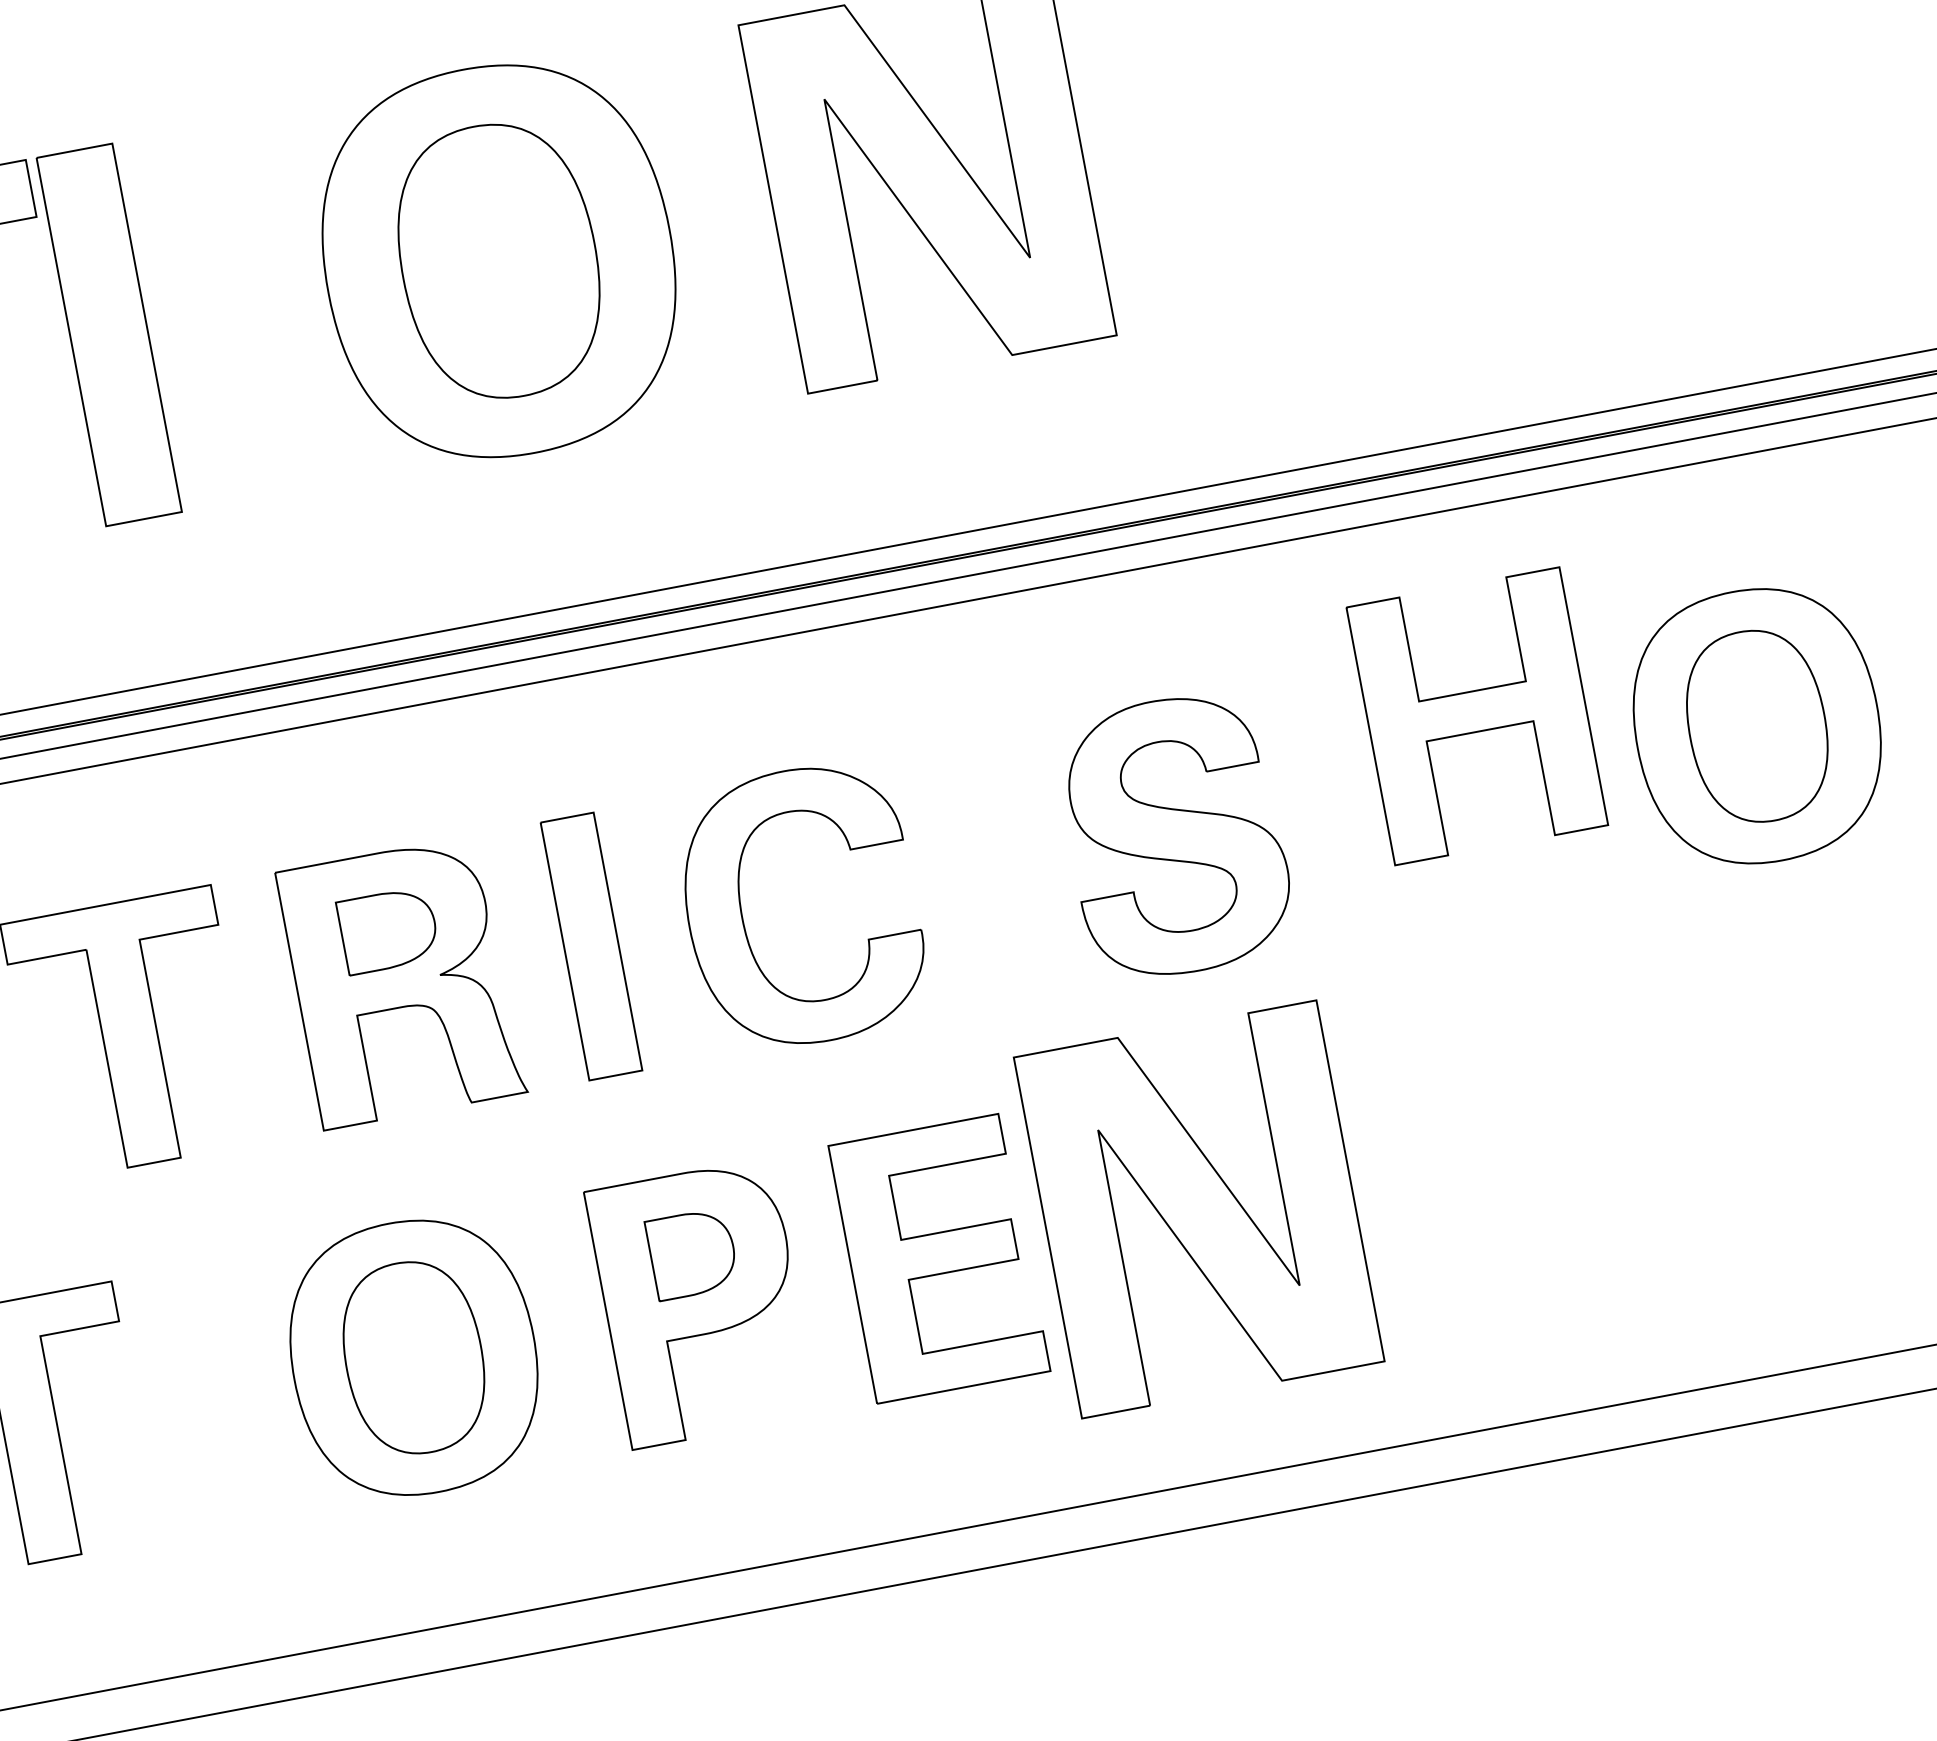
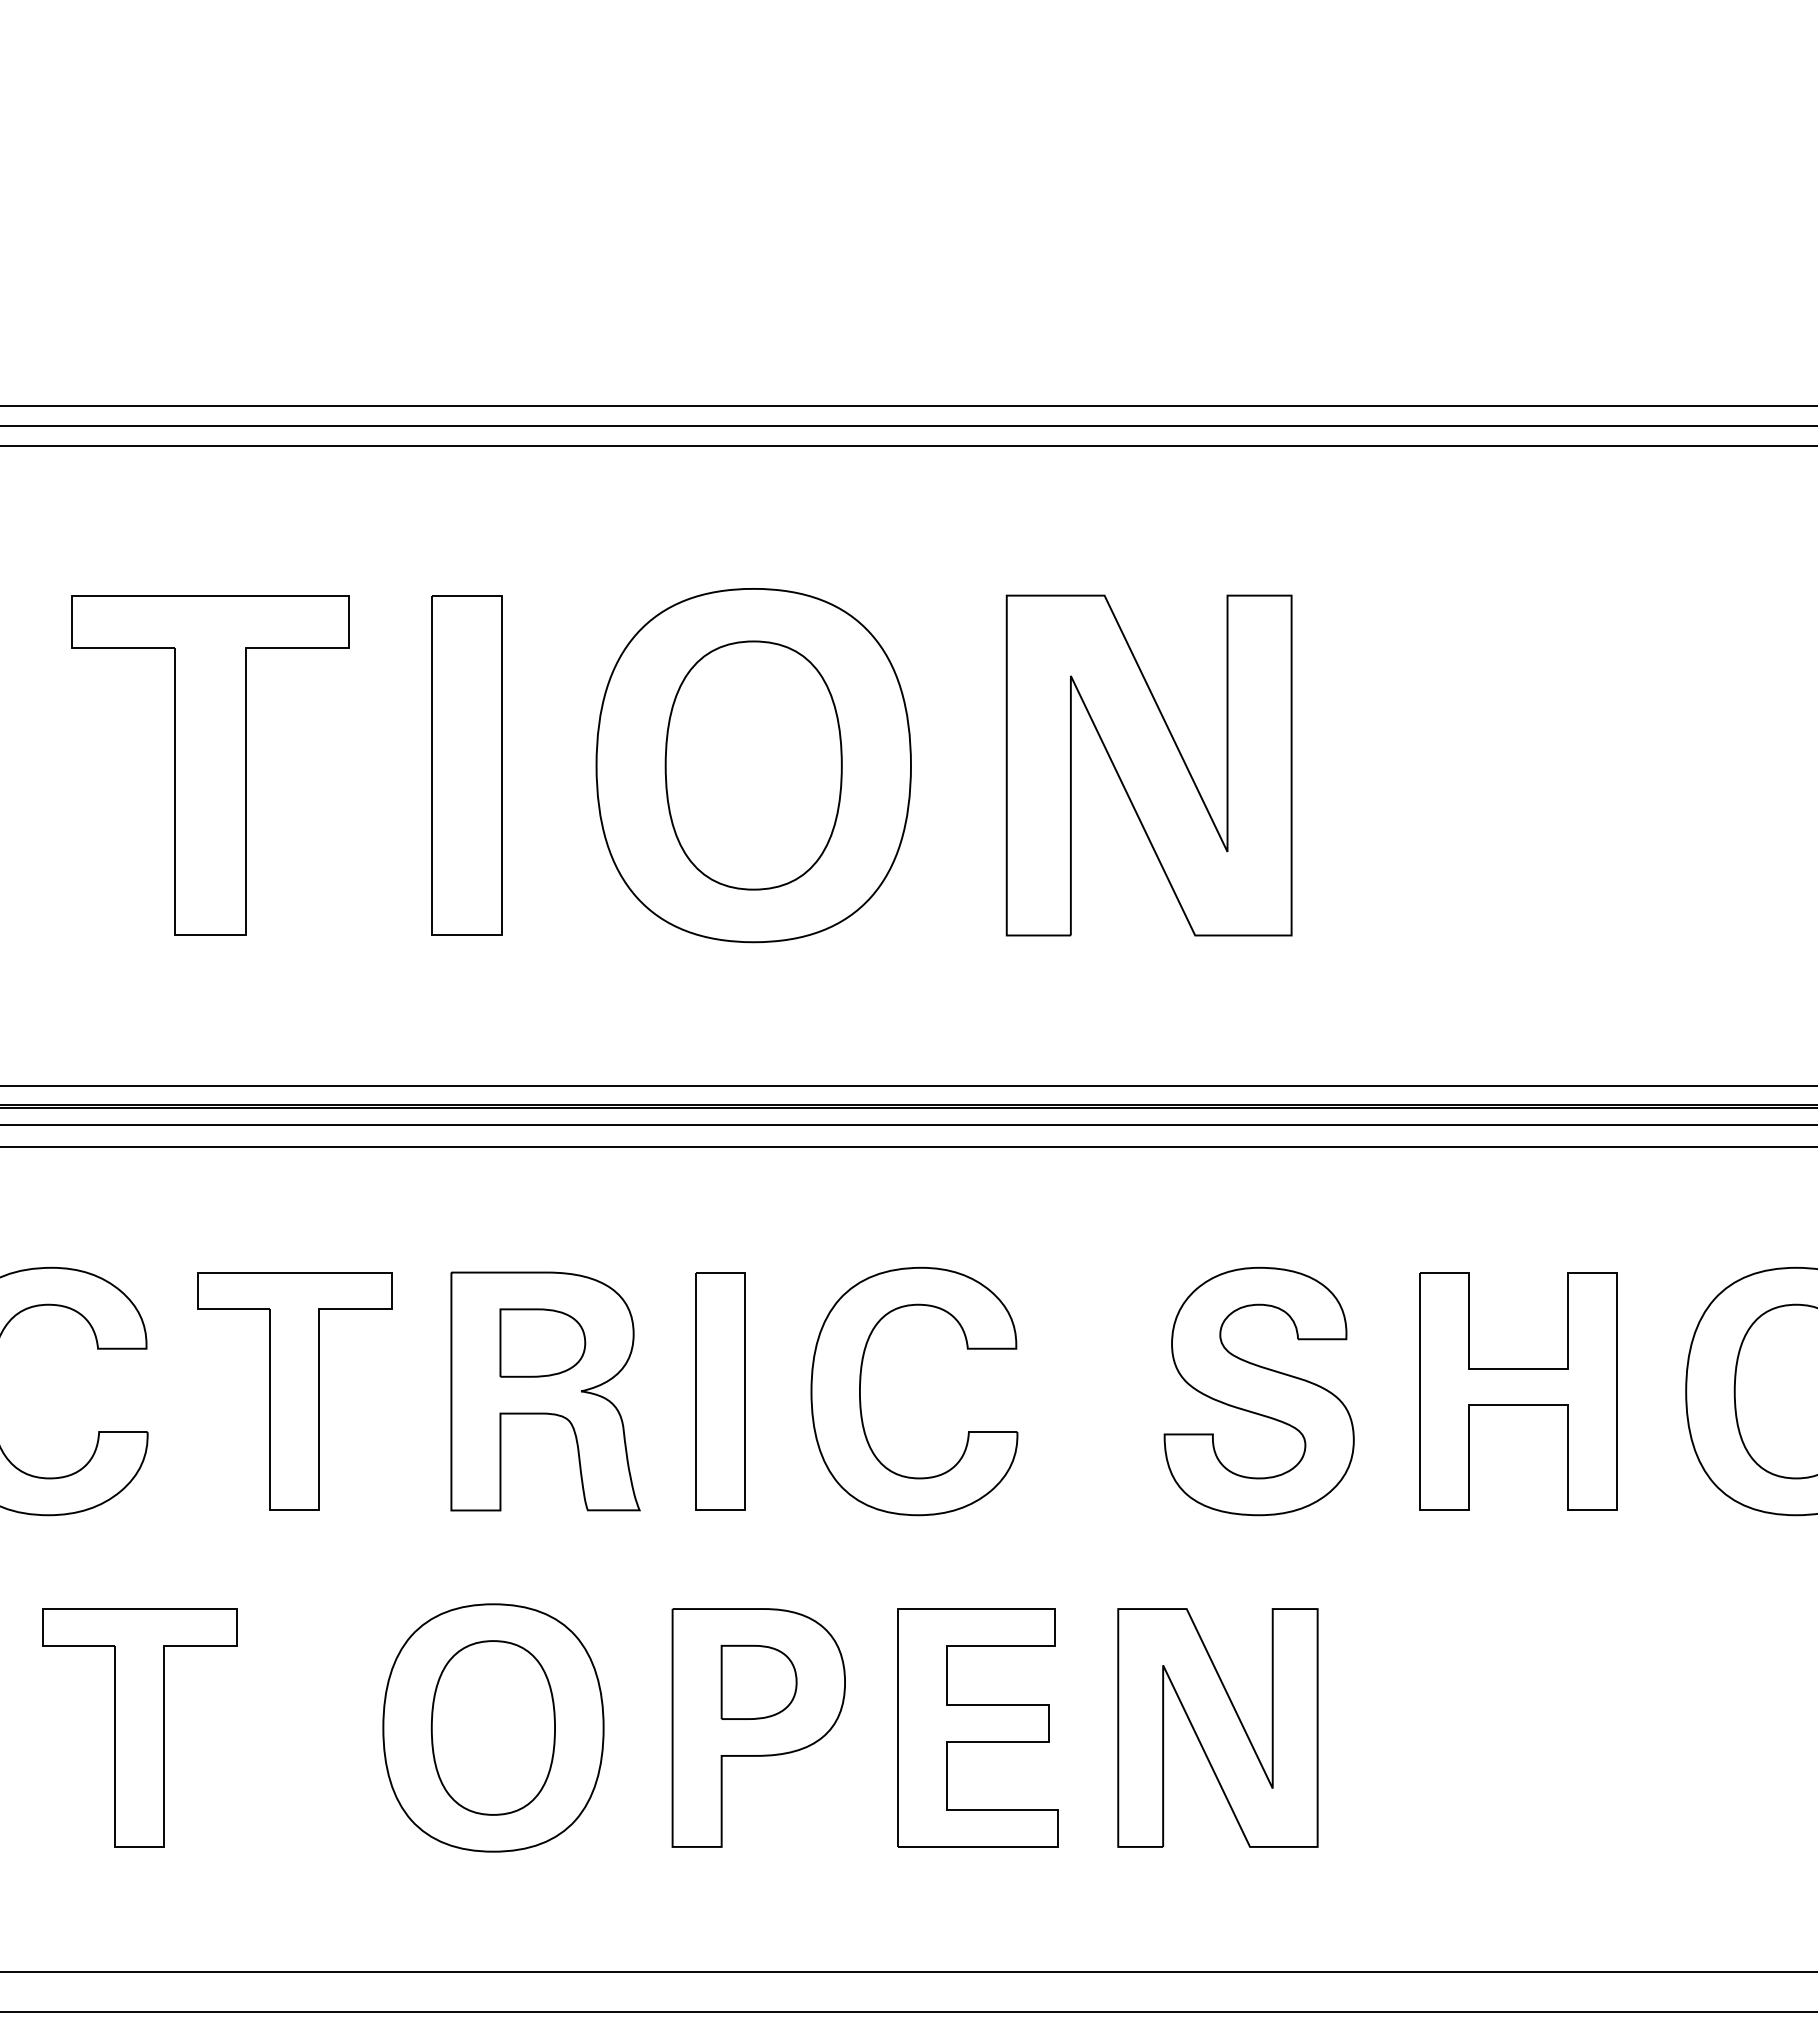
part: (108, 335) -> (466, 765), moved
part: (1477, 716) -> (1518, 1391), moved
part: (1198, 1209) -> (1217, 1727), size x0.71

